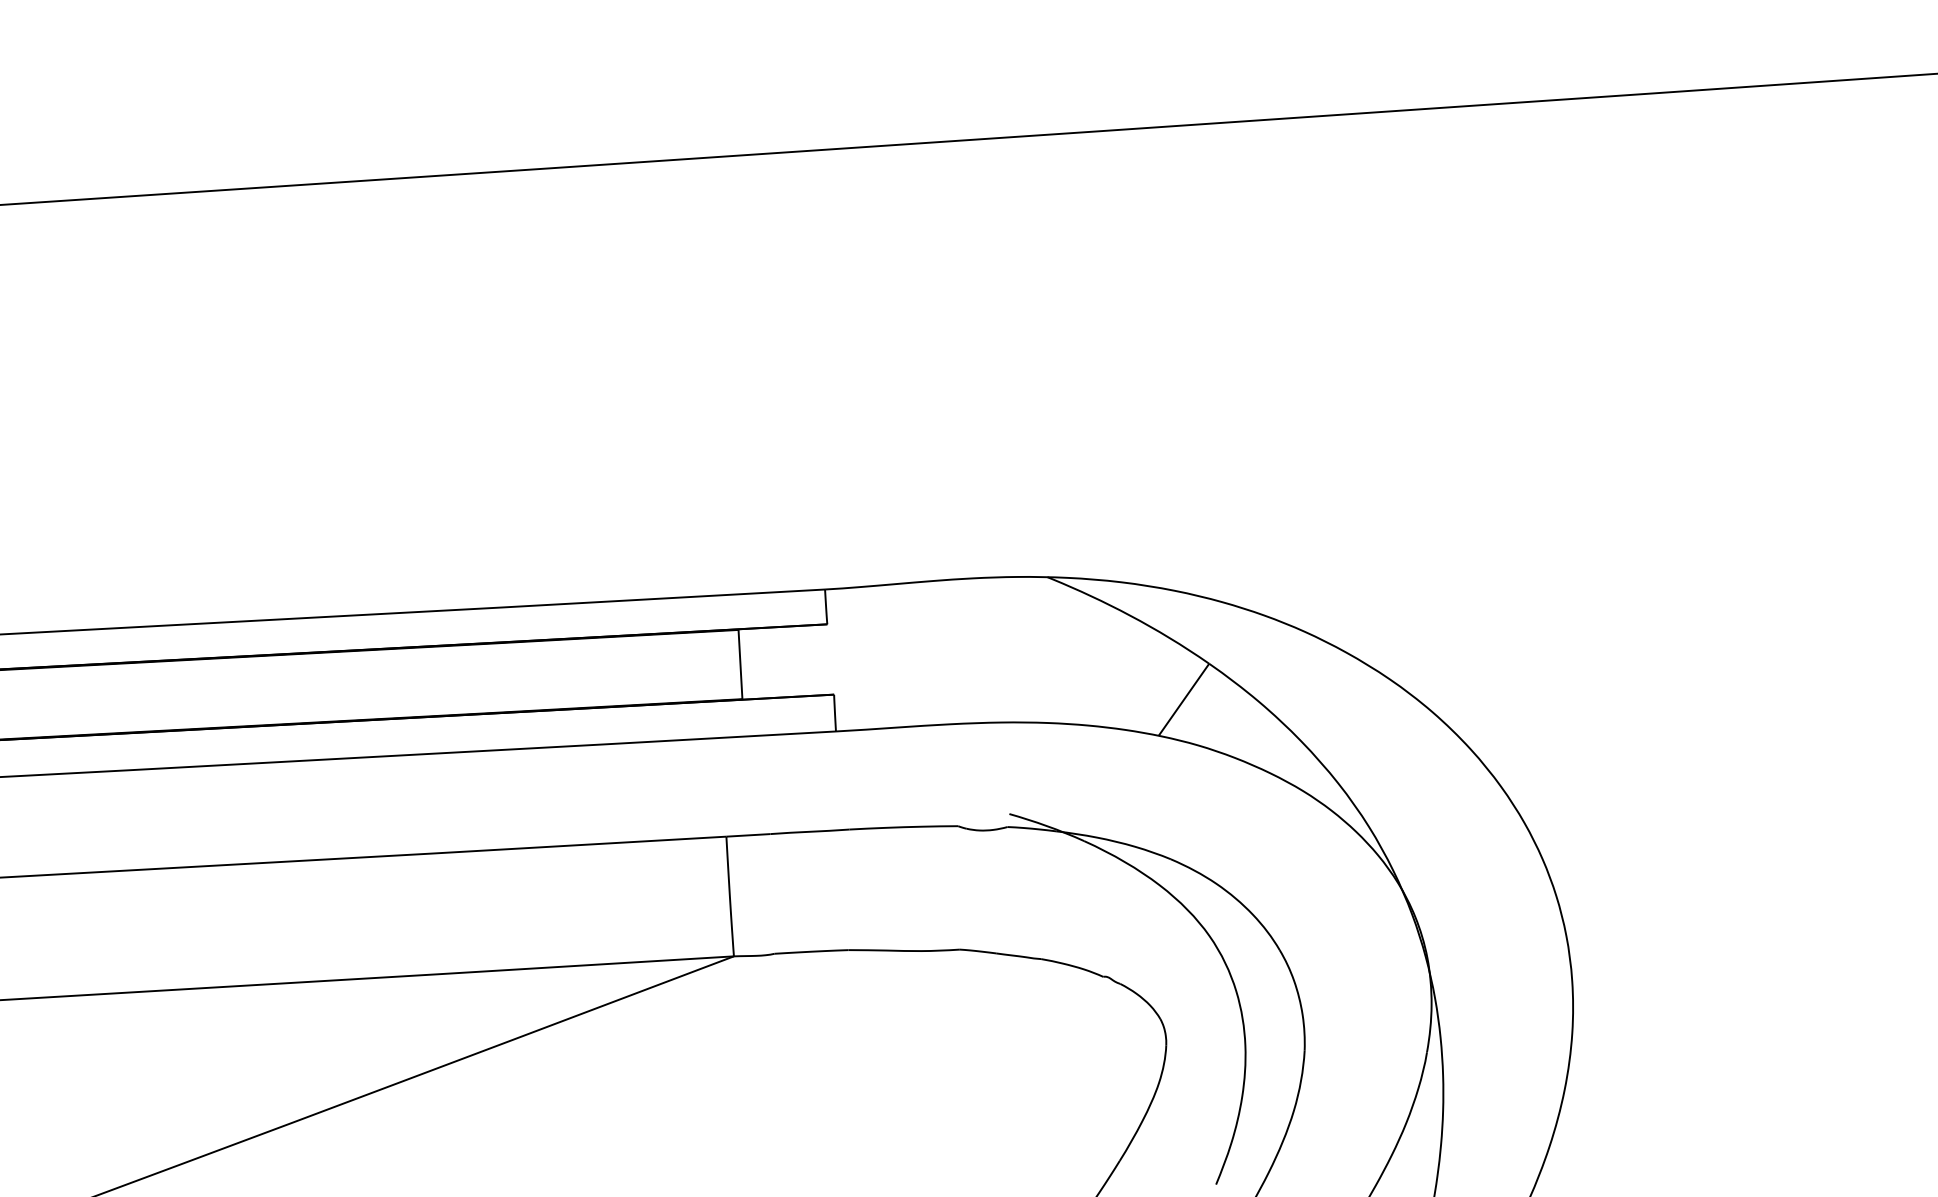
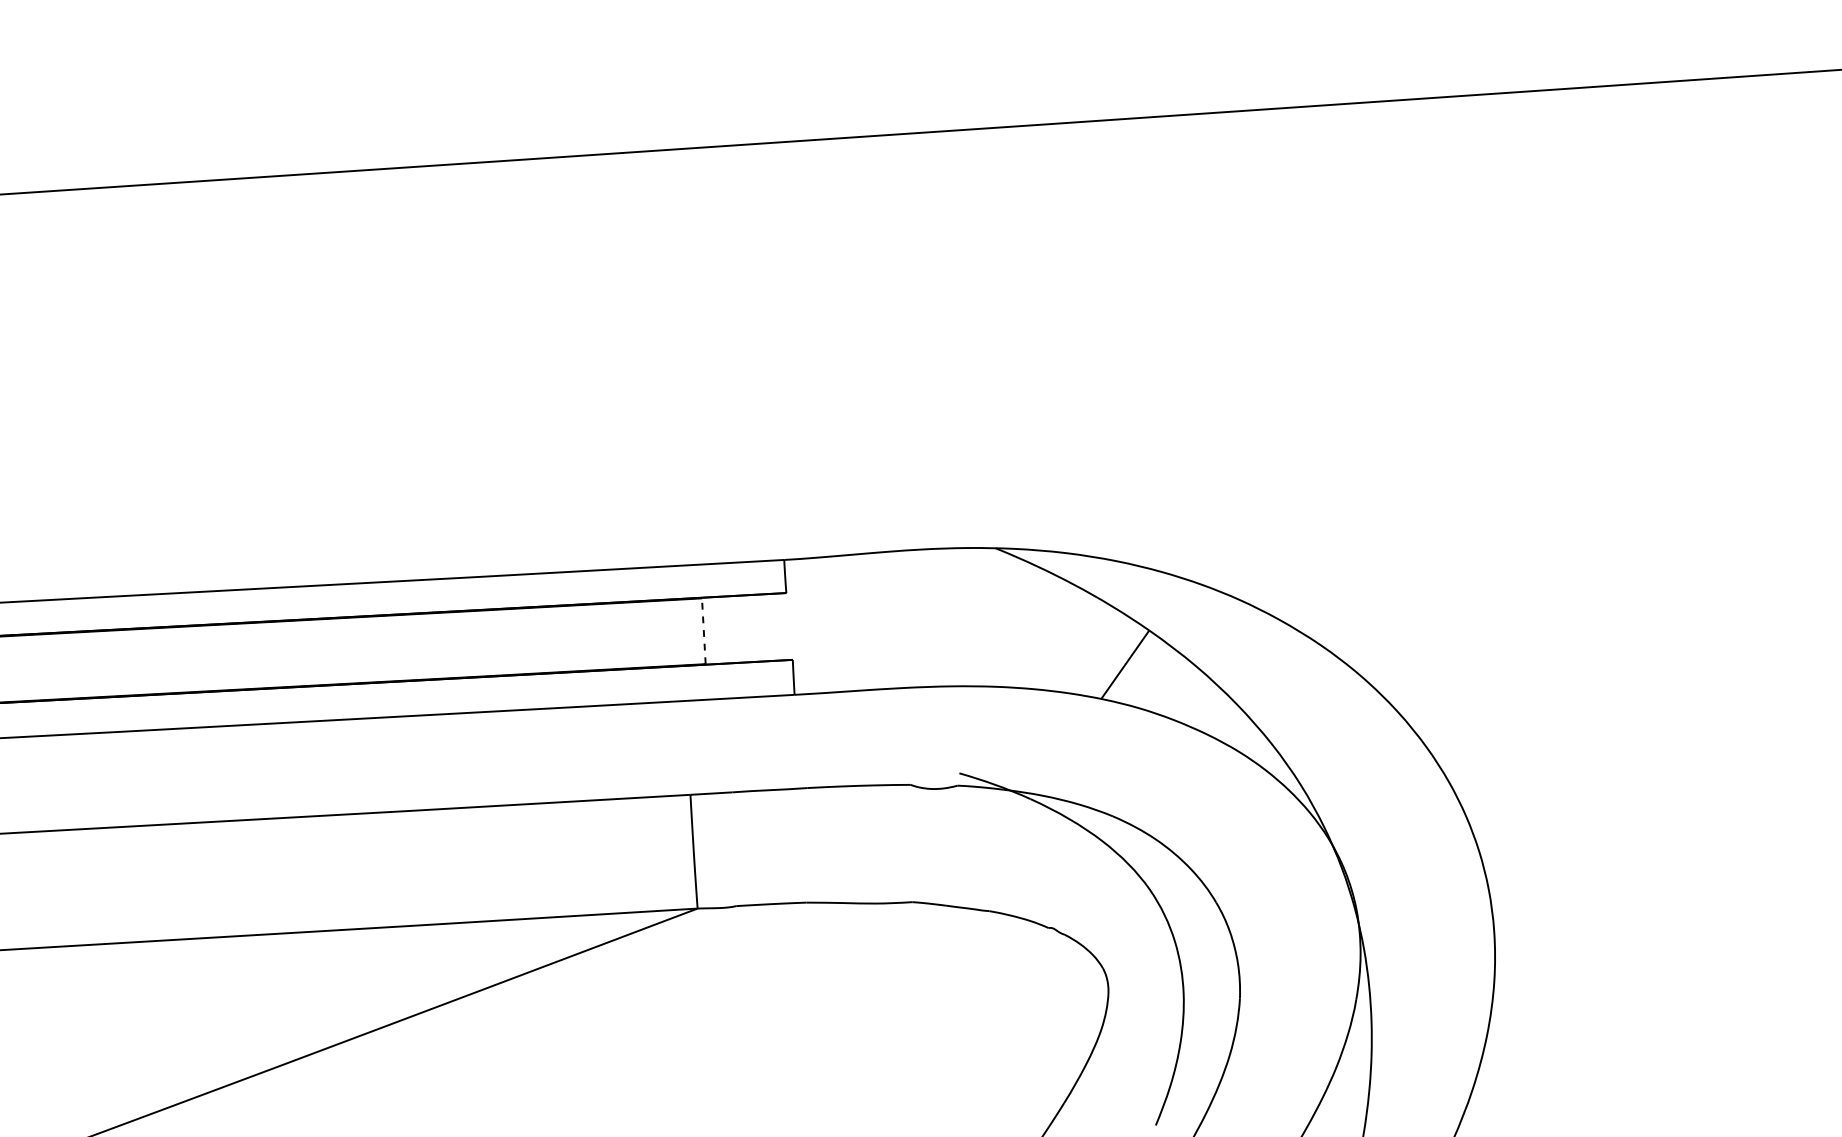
line: (740, 664) -> (703, 631), solid -> dashed

